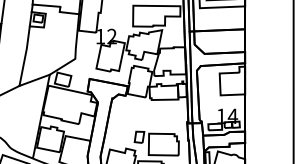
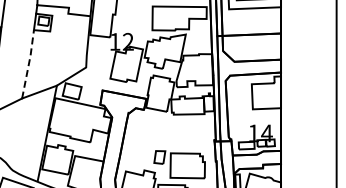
line: (25, 55) -> (29, 63), solid -> dashed

